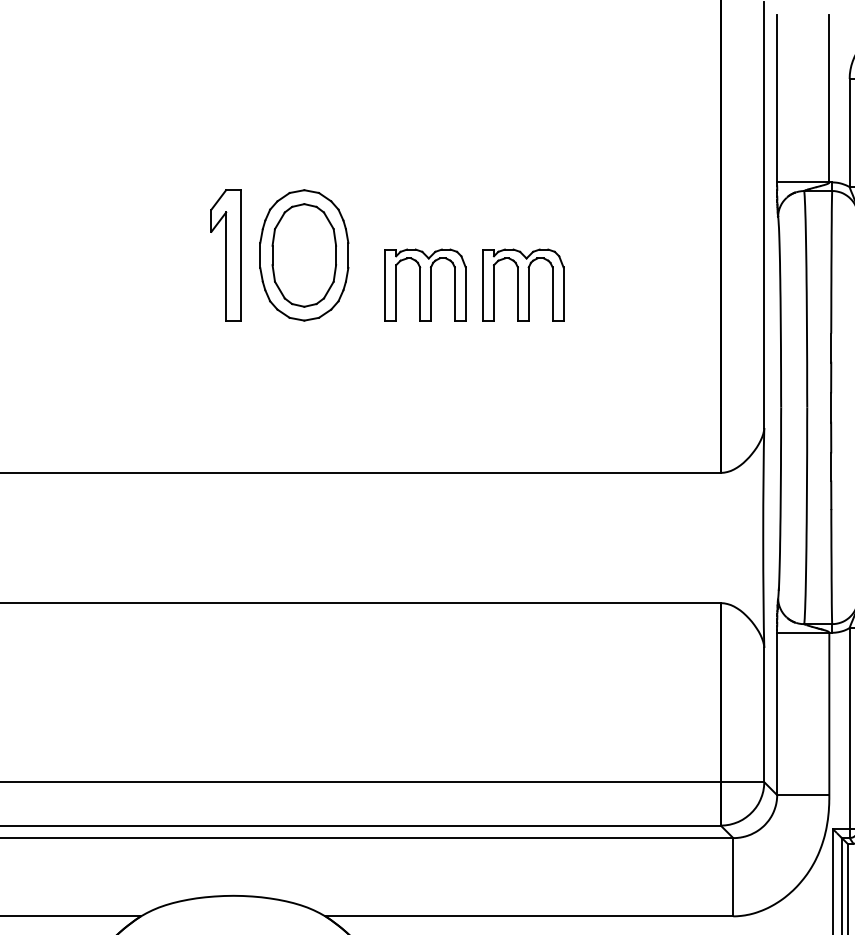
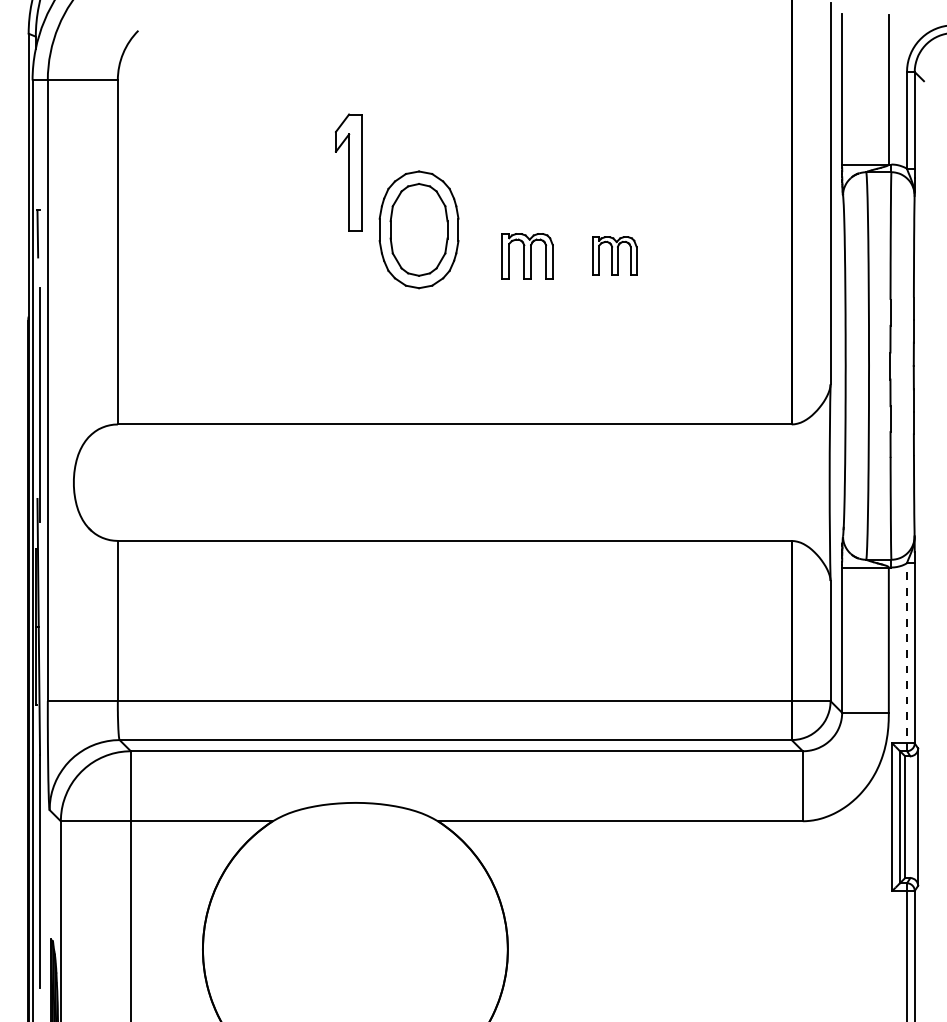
part: (225, 255) -> (348, 172), moved
part: (425, 284) -> (527, 255), size x0.7
part: (522, 284) -> (614, 255), size x0.6
line: (850, 733) -> (907, 657), solid -> dashed

